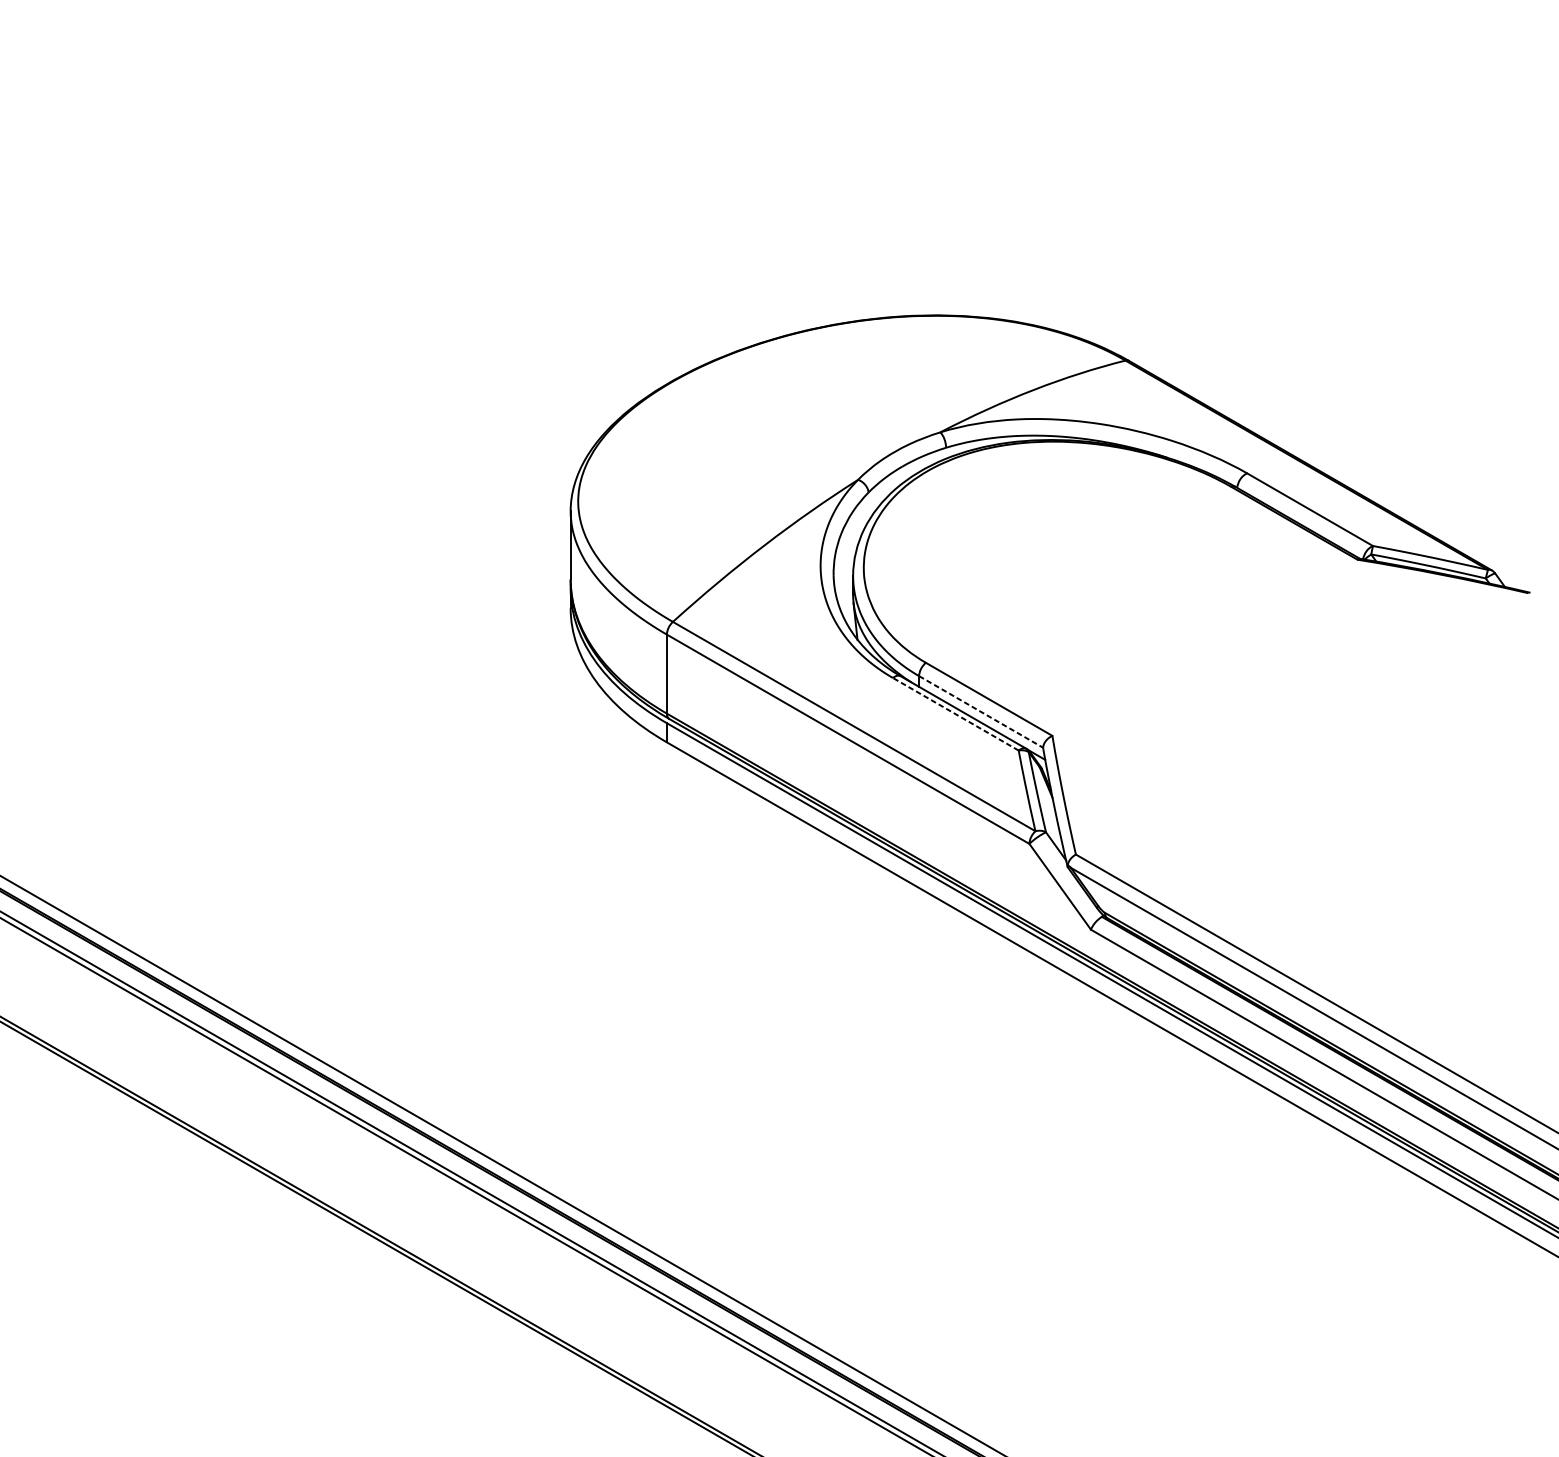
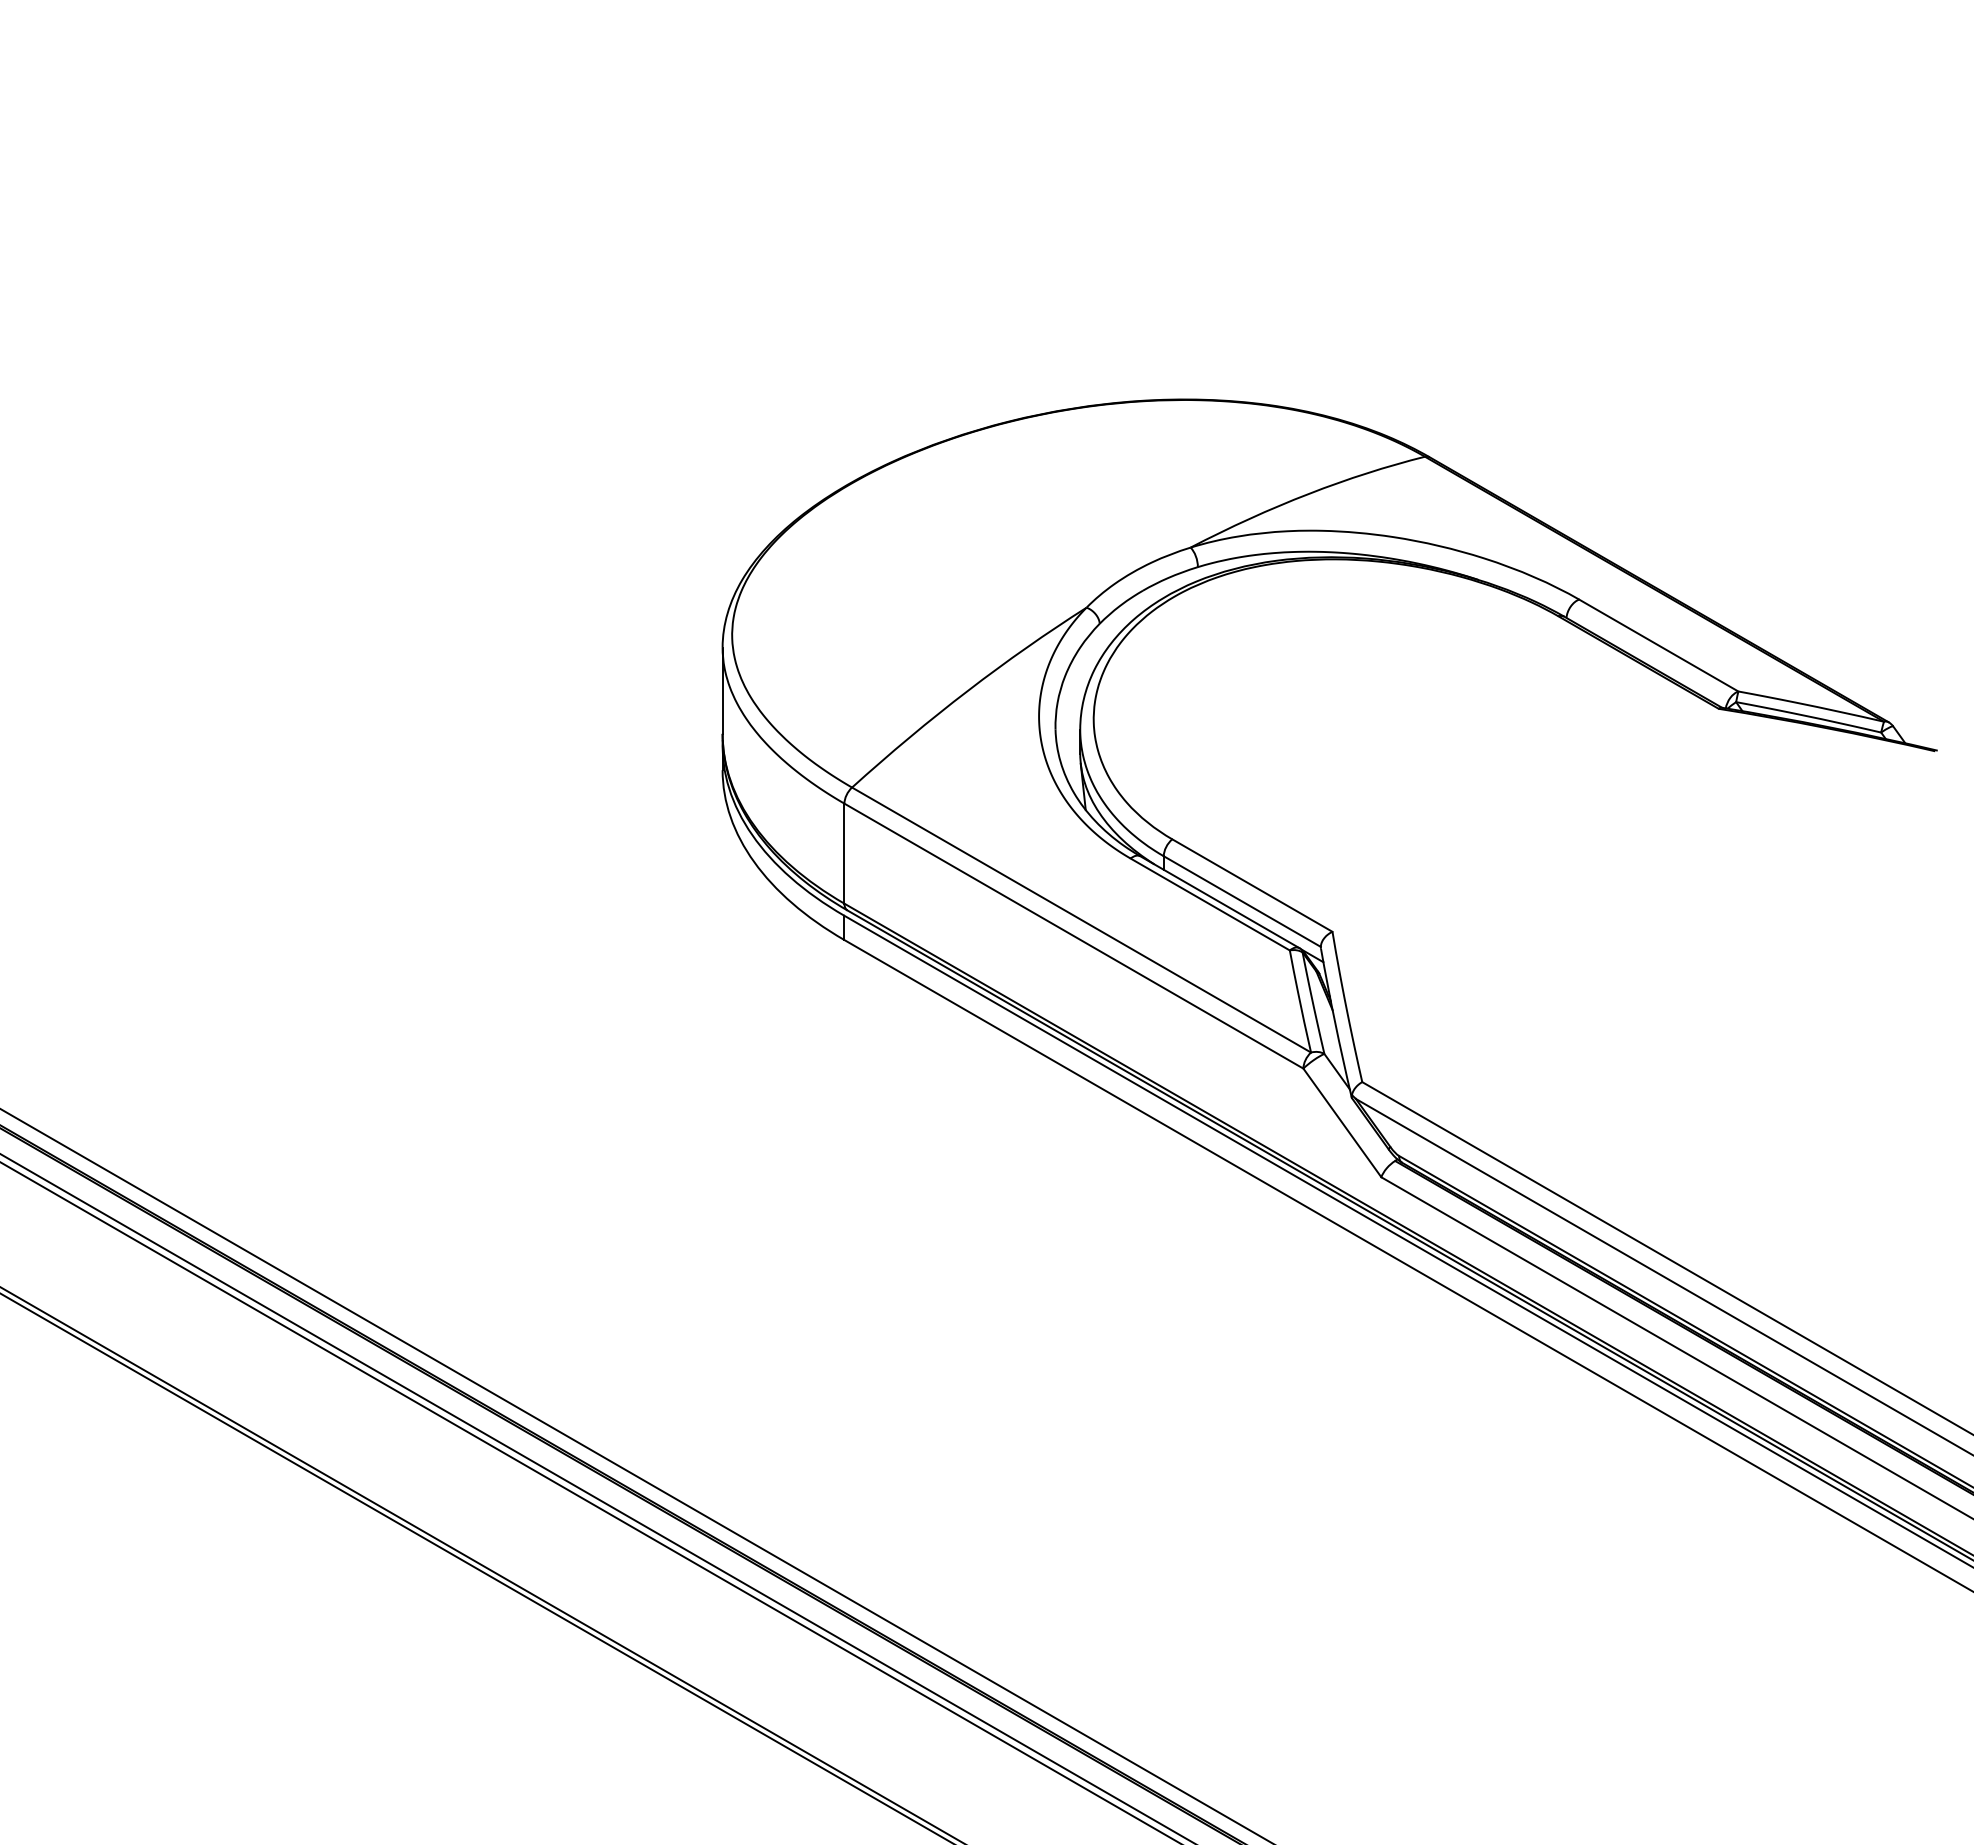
line: (981, 711) -> (1242, 901), dashed -> solid
line: (956, 714) -> (1210, 904), dashed -> solid

